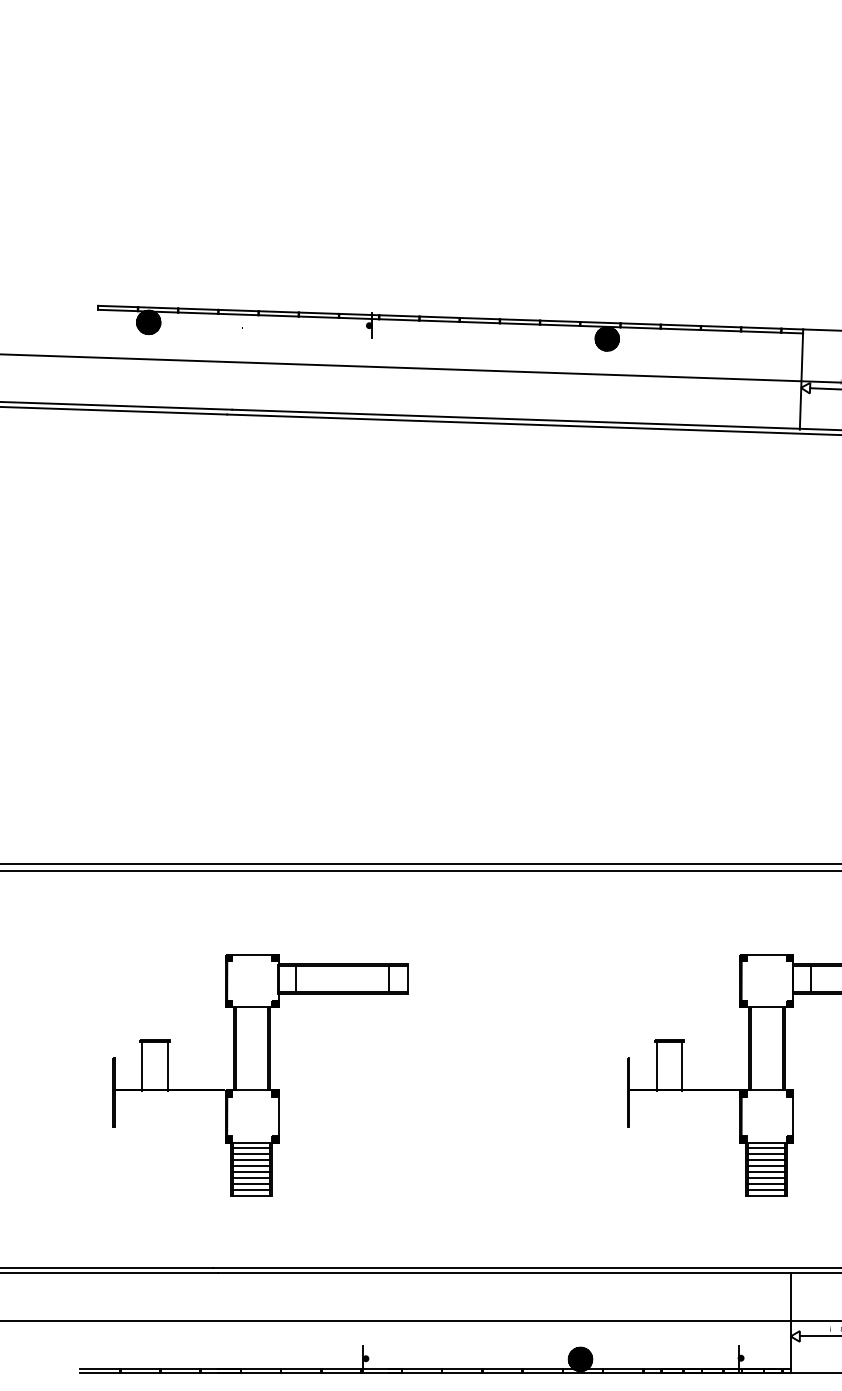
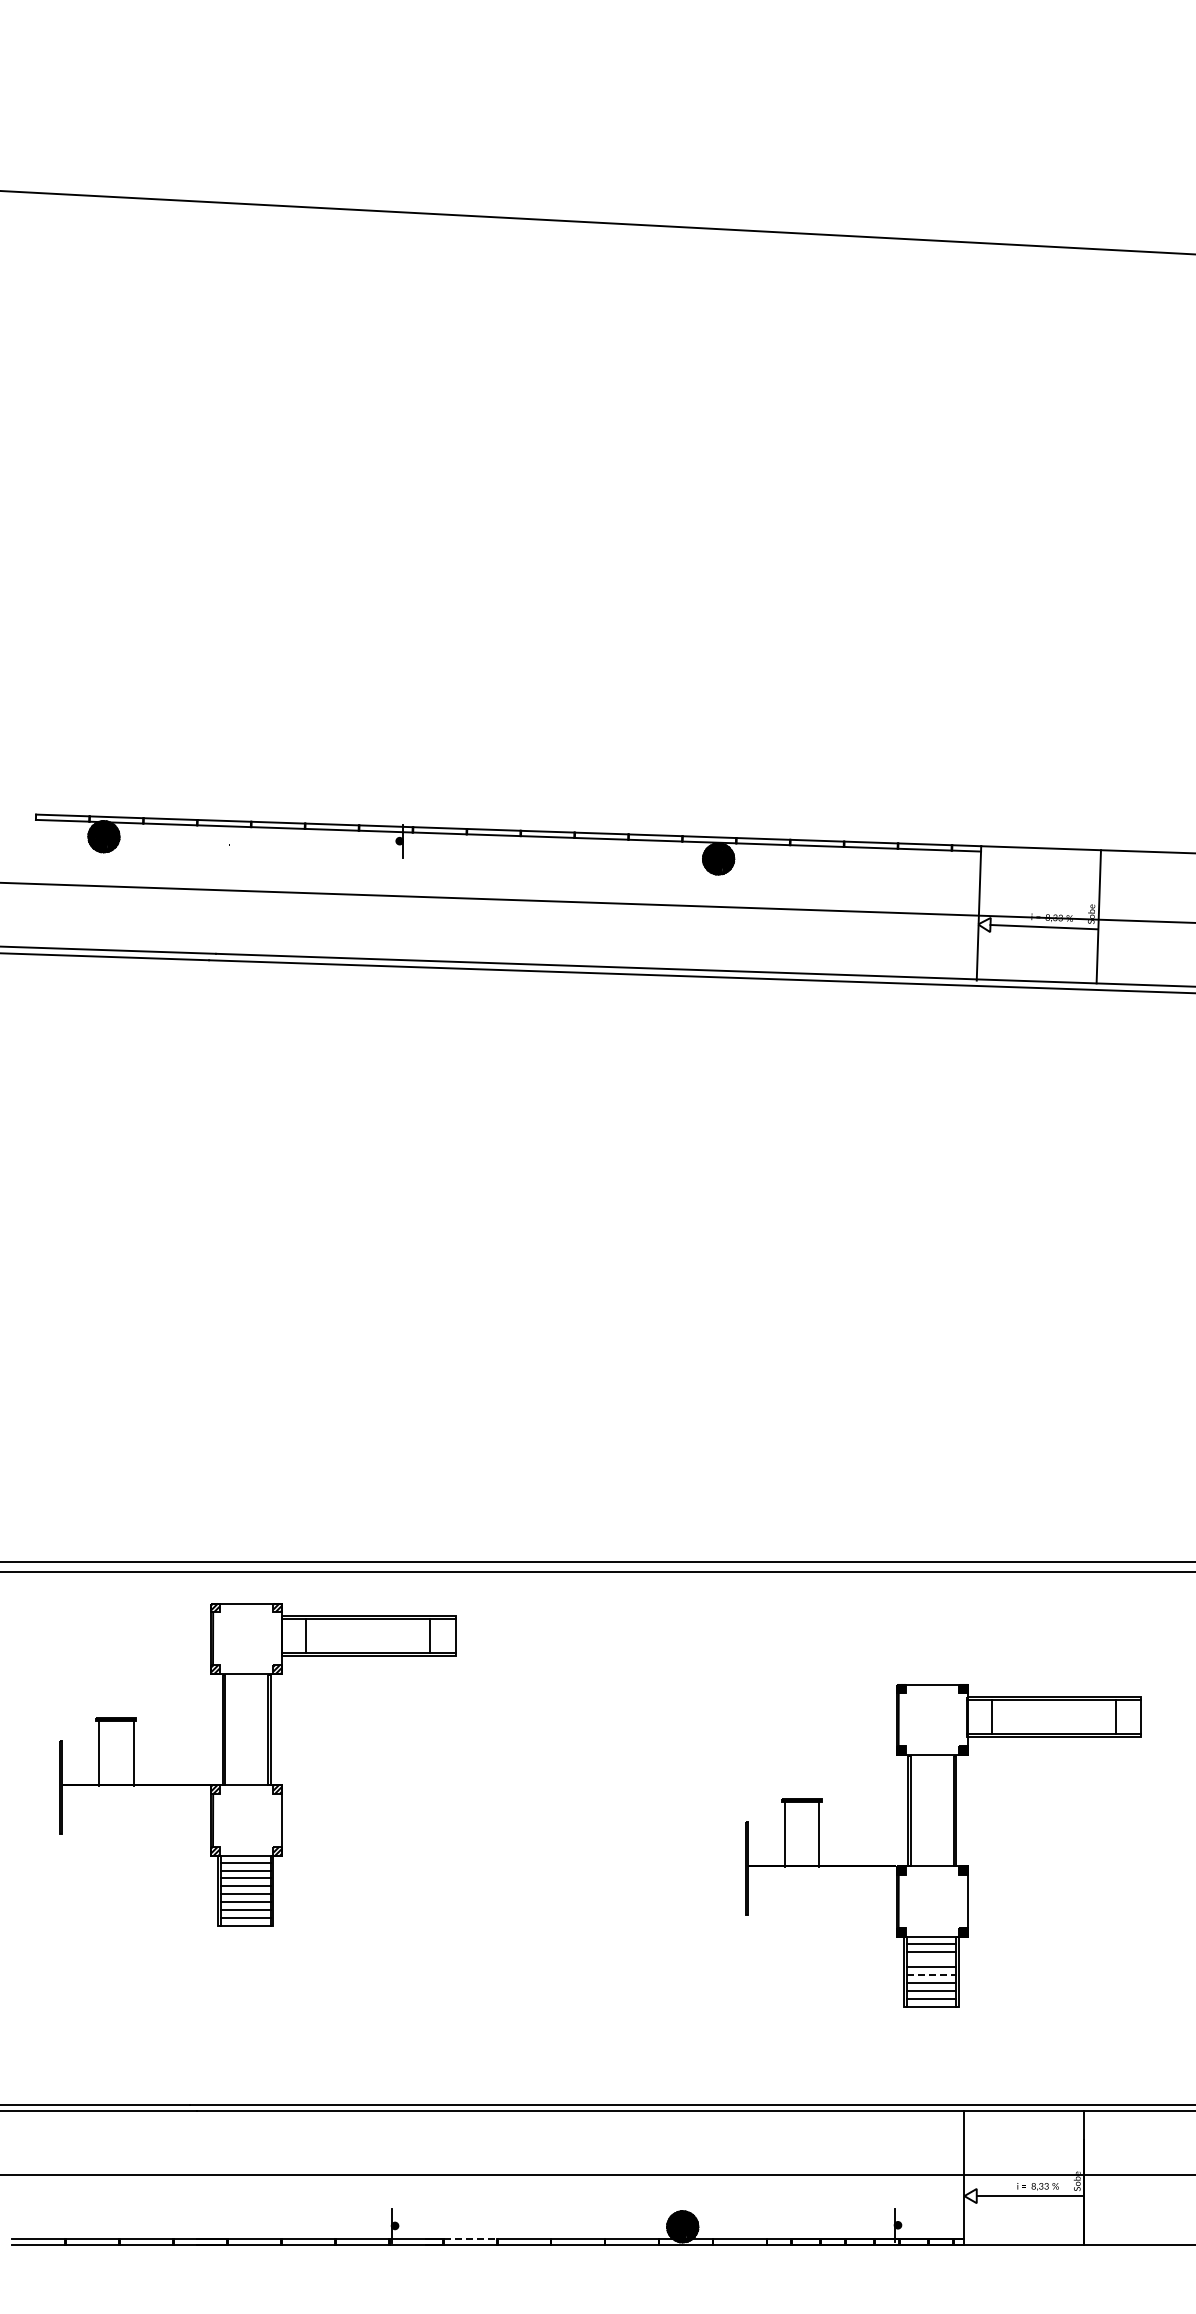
part: (260, 1074) -> (257, 1764), moved
line: (766, 1159) -> (931, 1959), removed
line: (766, 1171) -> (931, 1975), solid -> dashed
line: (422, 1368) -> (470, 2239), solid -> dashed

